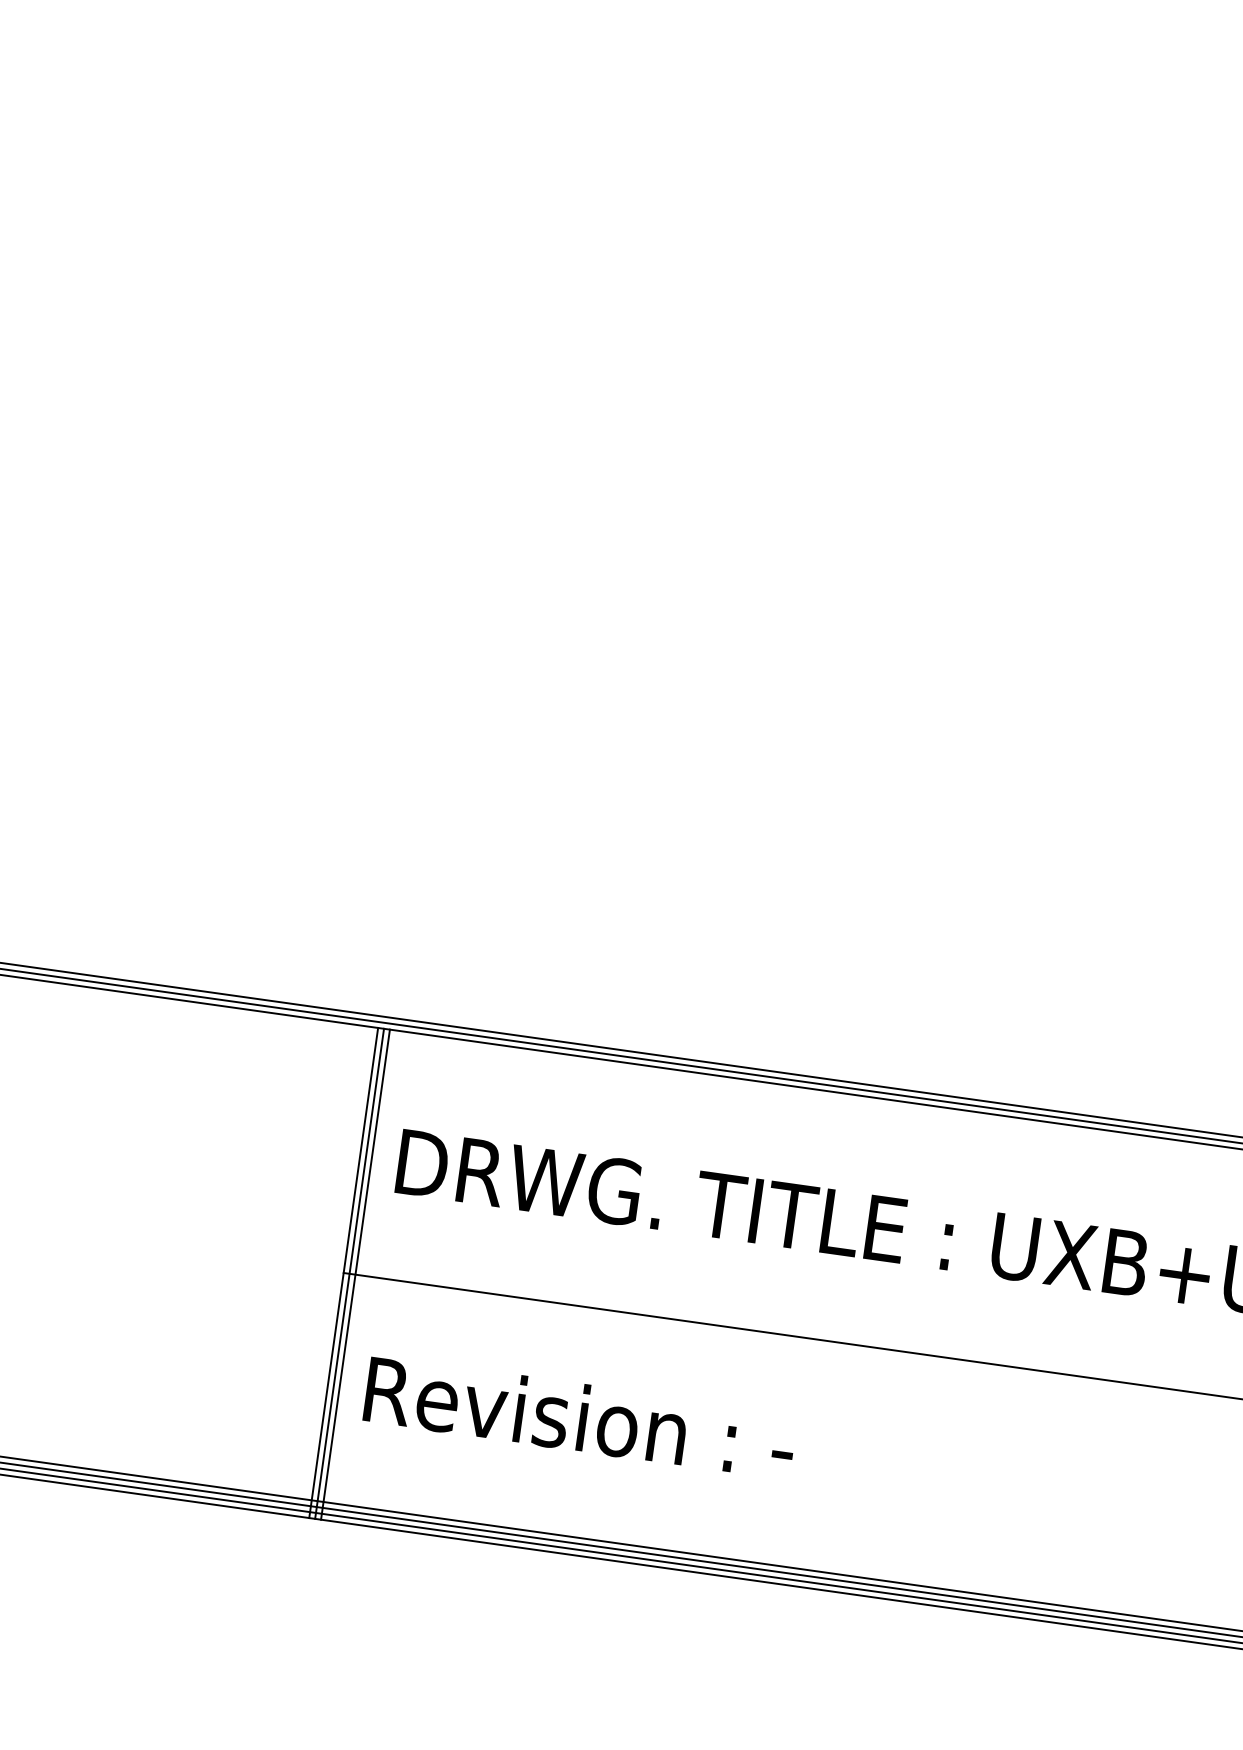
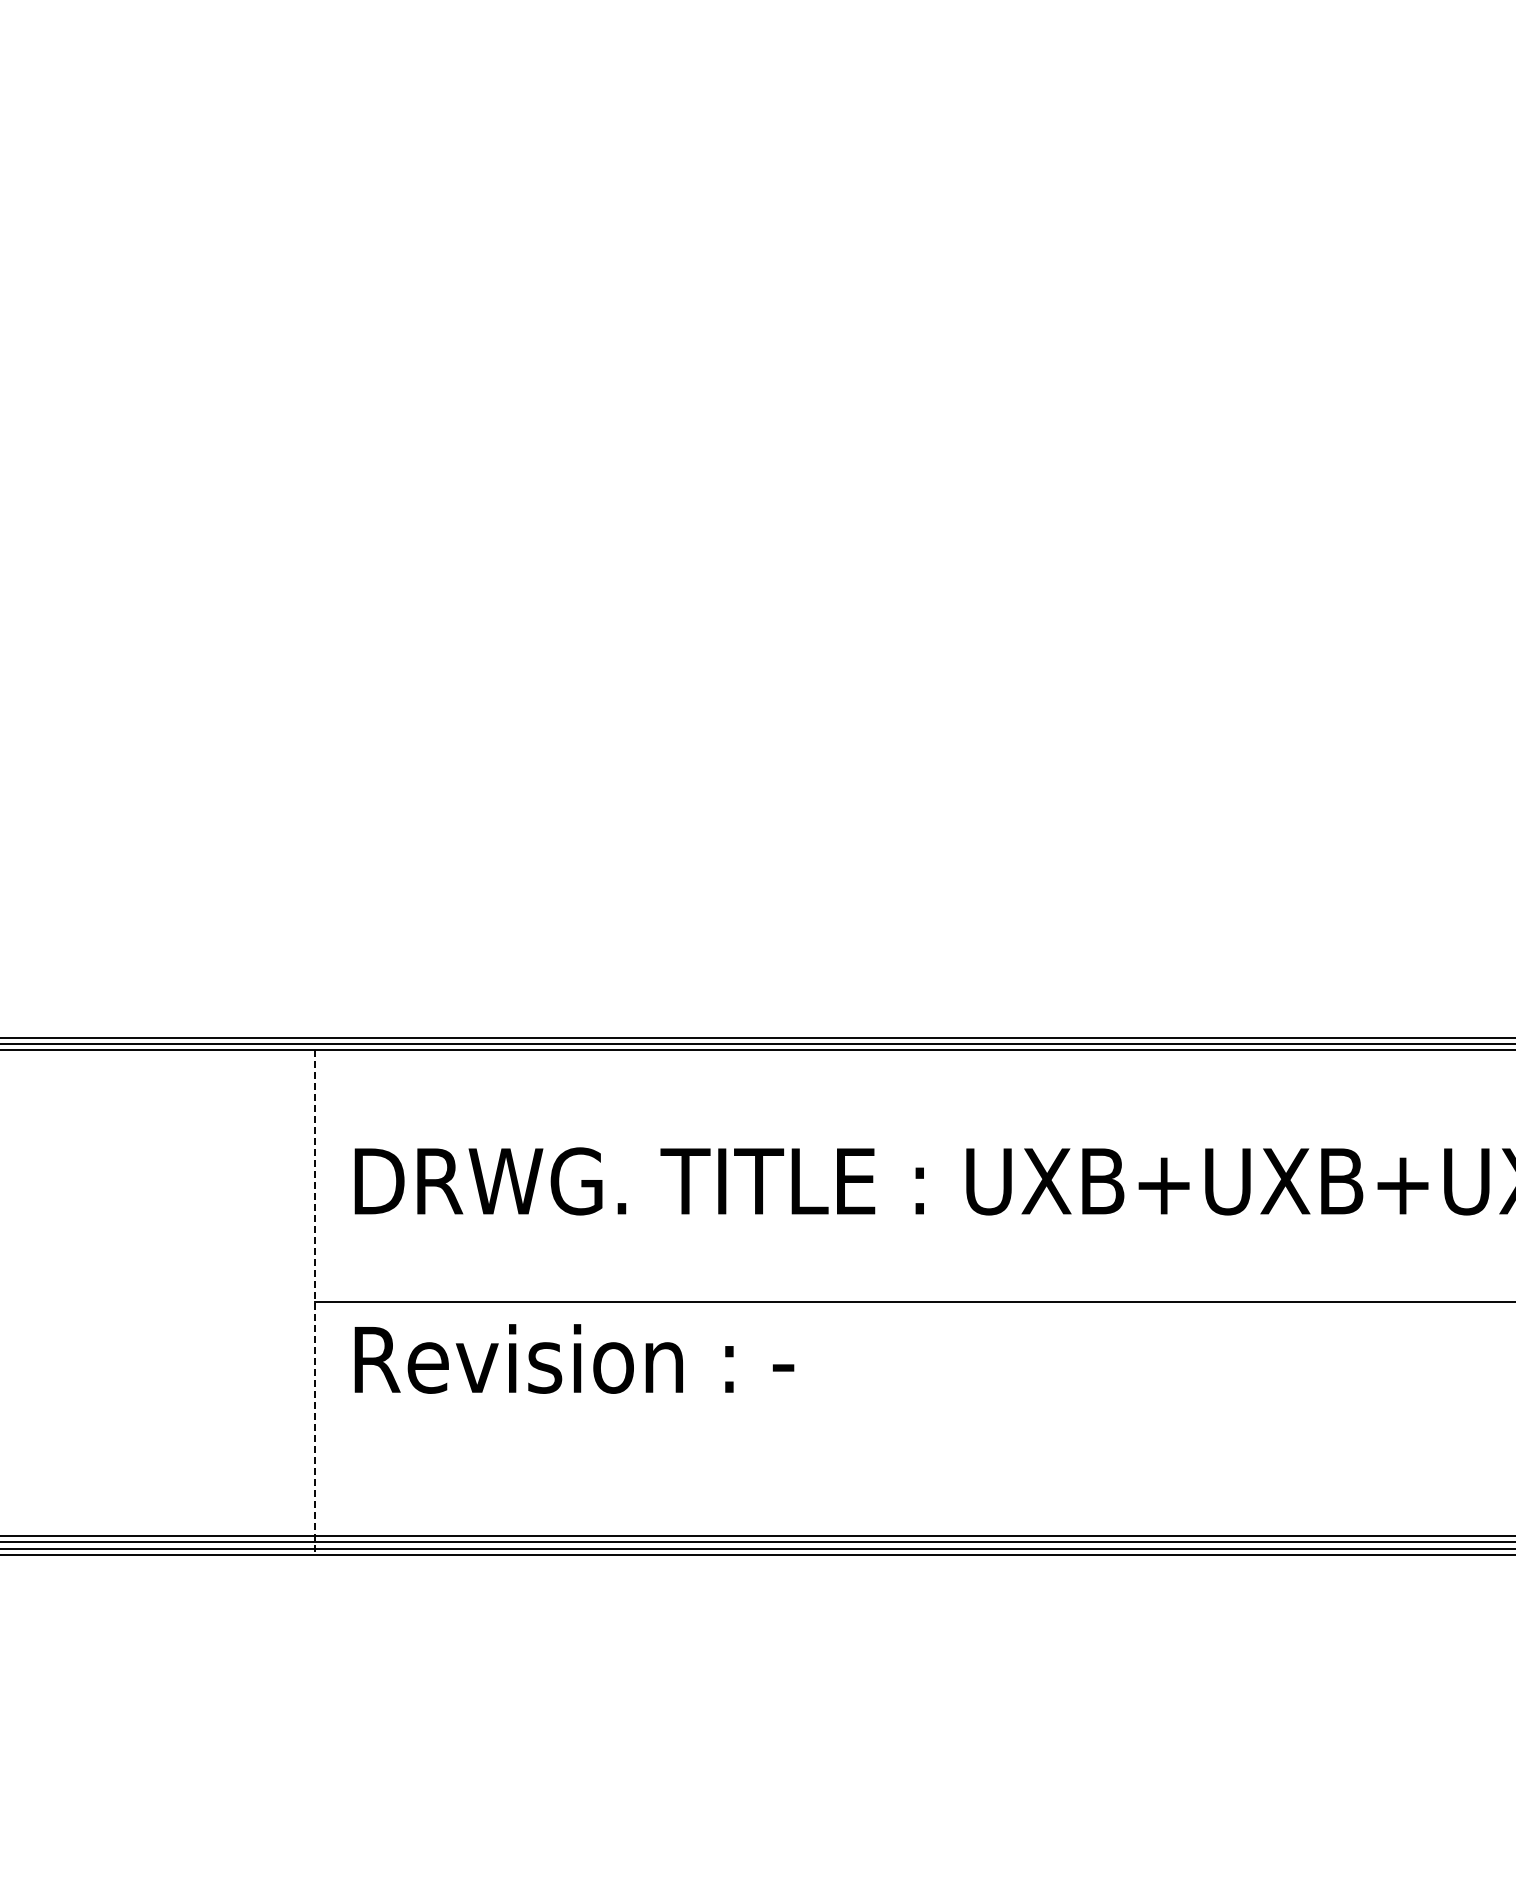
line: (344, 1273) -> (315, 1302), solid -> dashed
line: (349, 1273) -> (321, 1302), removed
line: (355, 1274) -> (327, 1302), removed
text: (580, 1417) -> (574, 1358), moved

